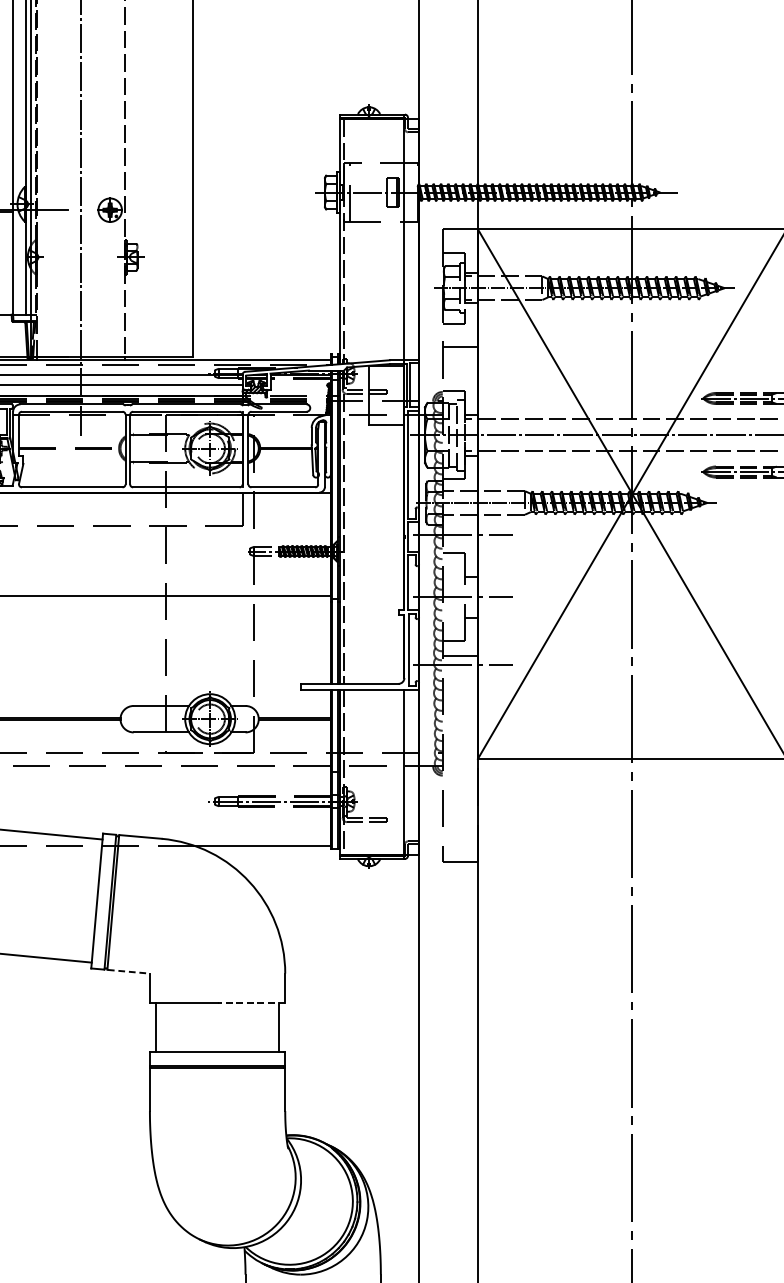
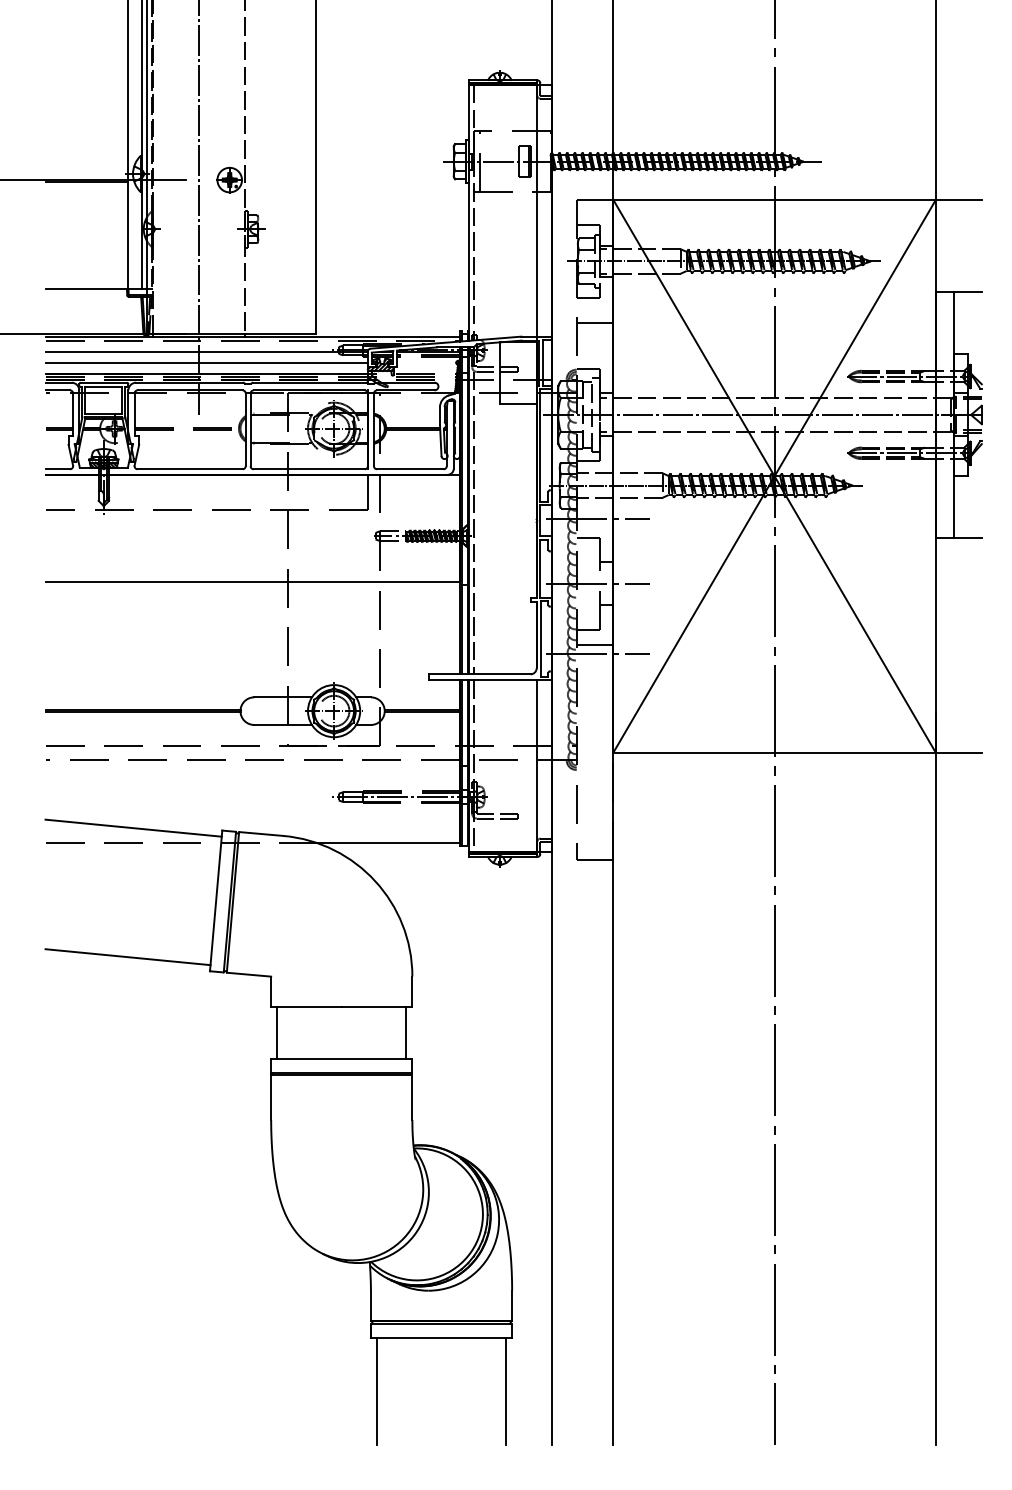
line: (129, 971) -> (249, 974), dashed -> solid
line: (250, 1003) -> (376, 1007), dashed -> solid

